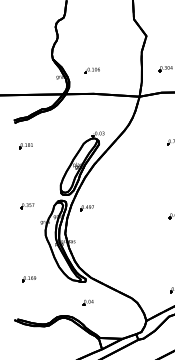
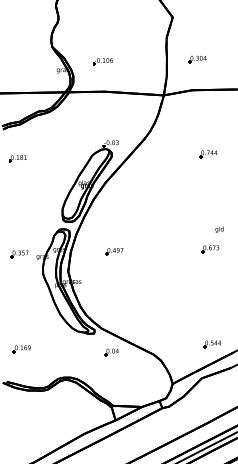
part: (27, 206) -> (19, 254), moved
part: (87, 207) -> (114, 251), moved
part: (28, 279) -> (21, 349), moved
part: (87, 302) -> (111, 352), moved

